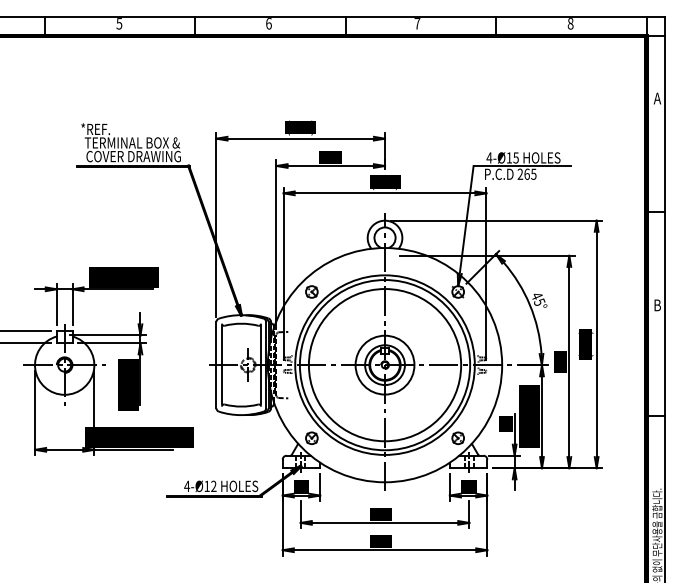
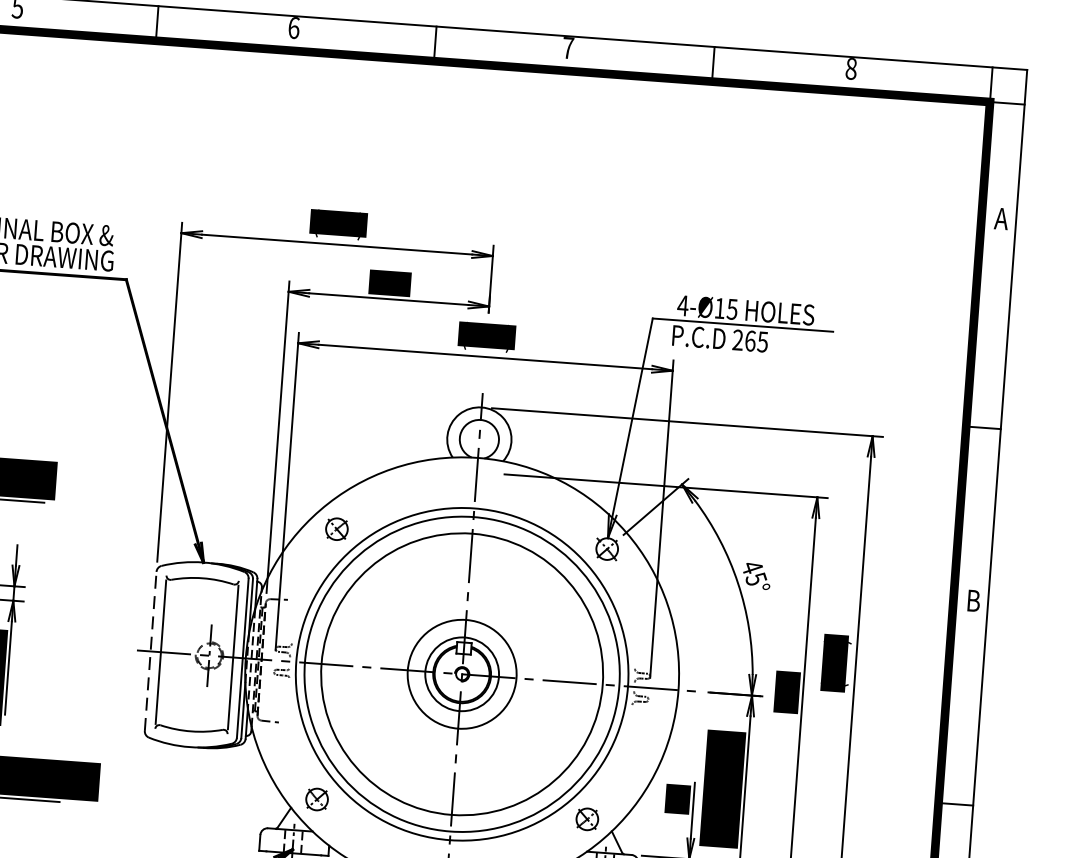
line: (216, 364) -> (150, 650), solid -> dashed

